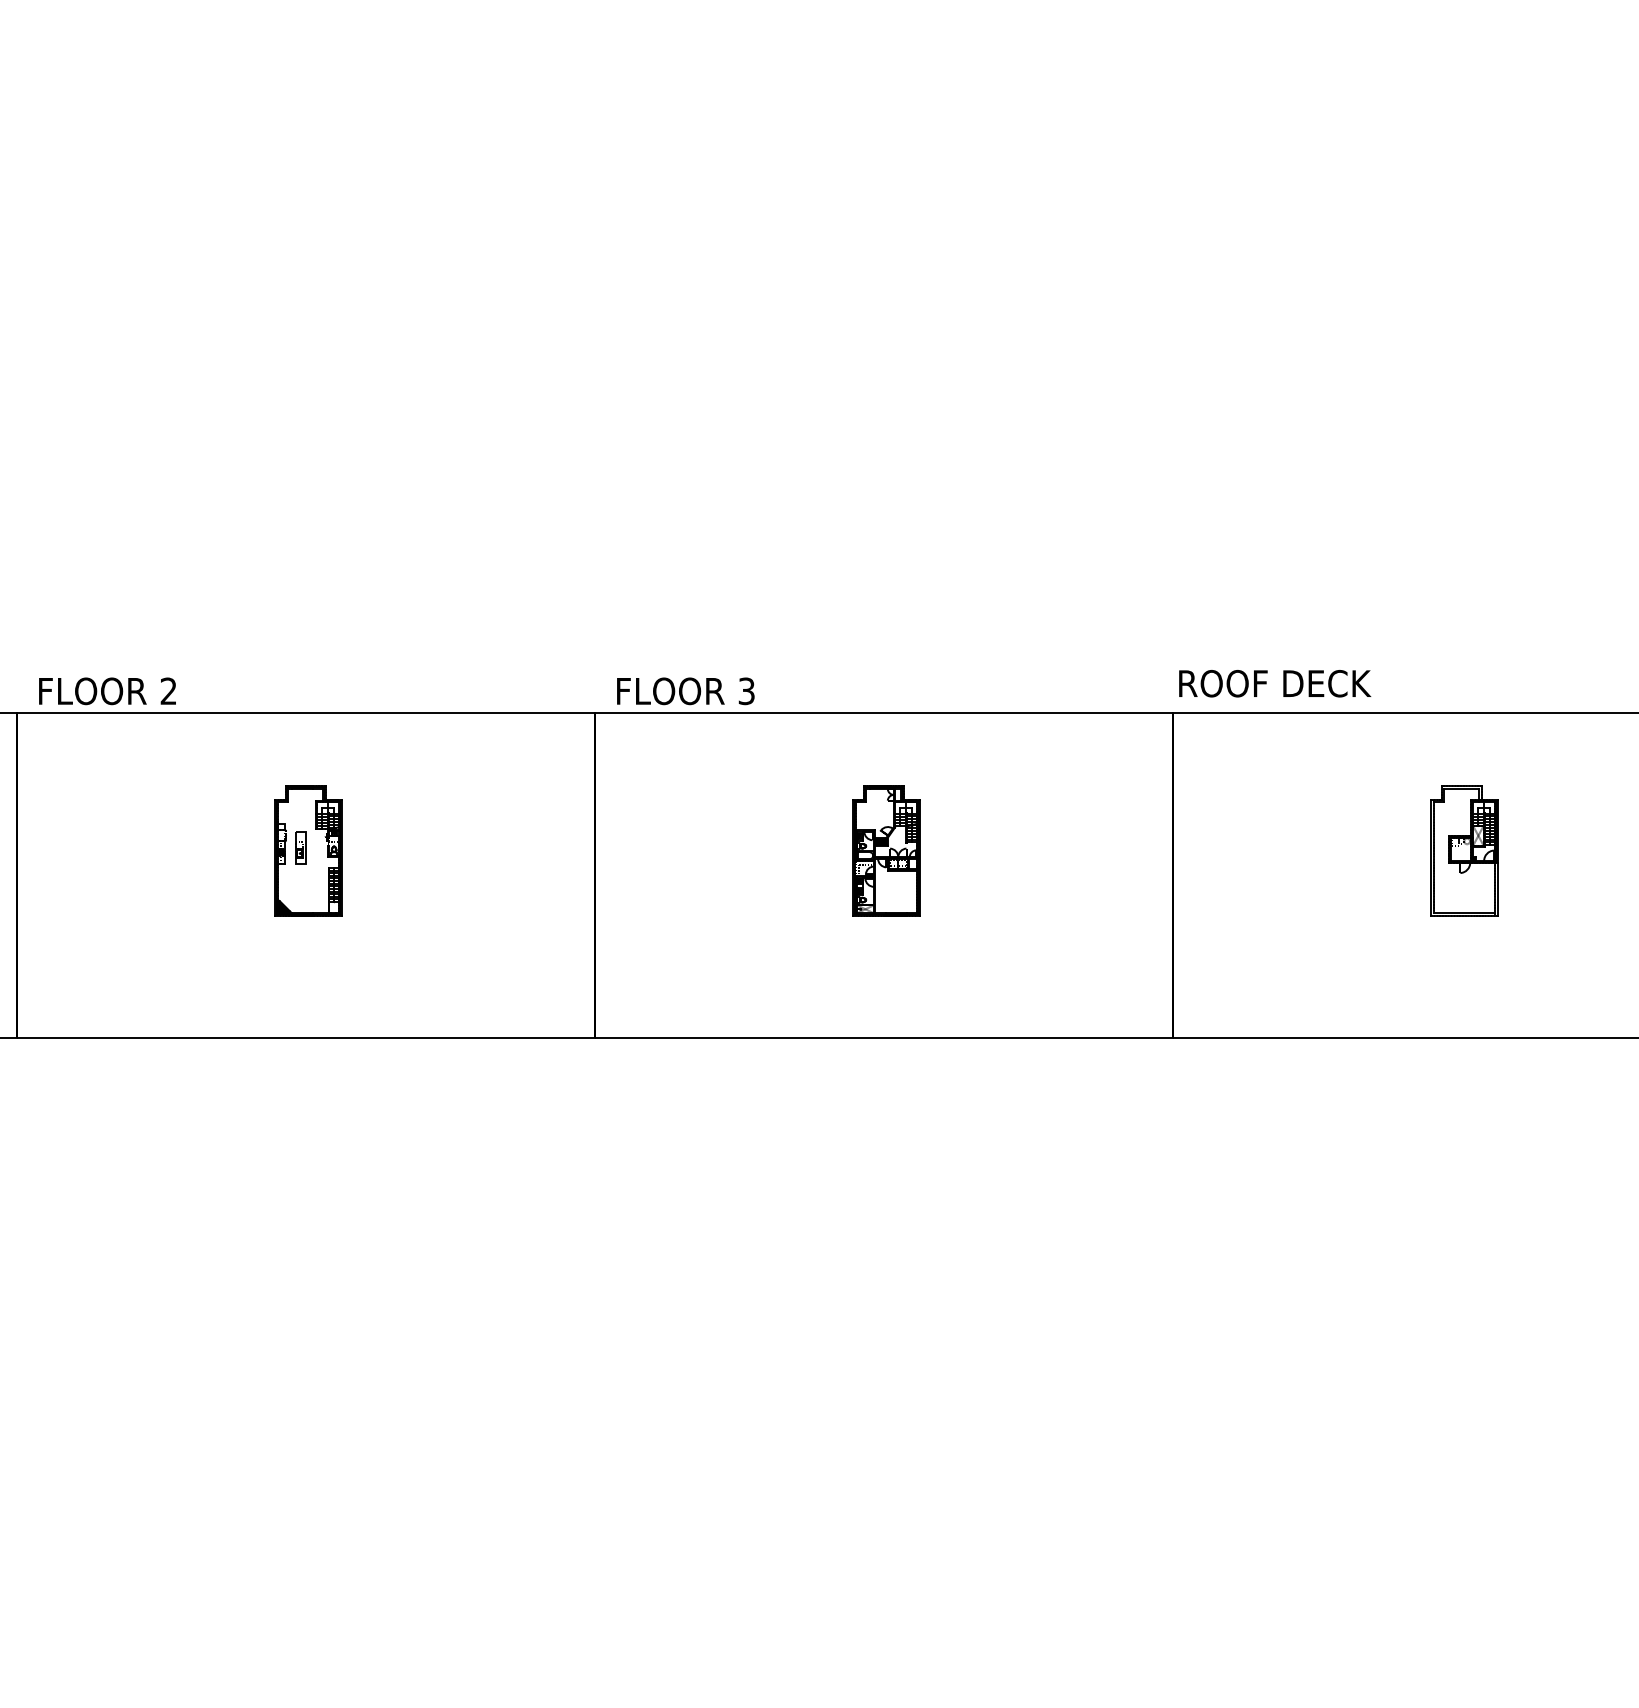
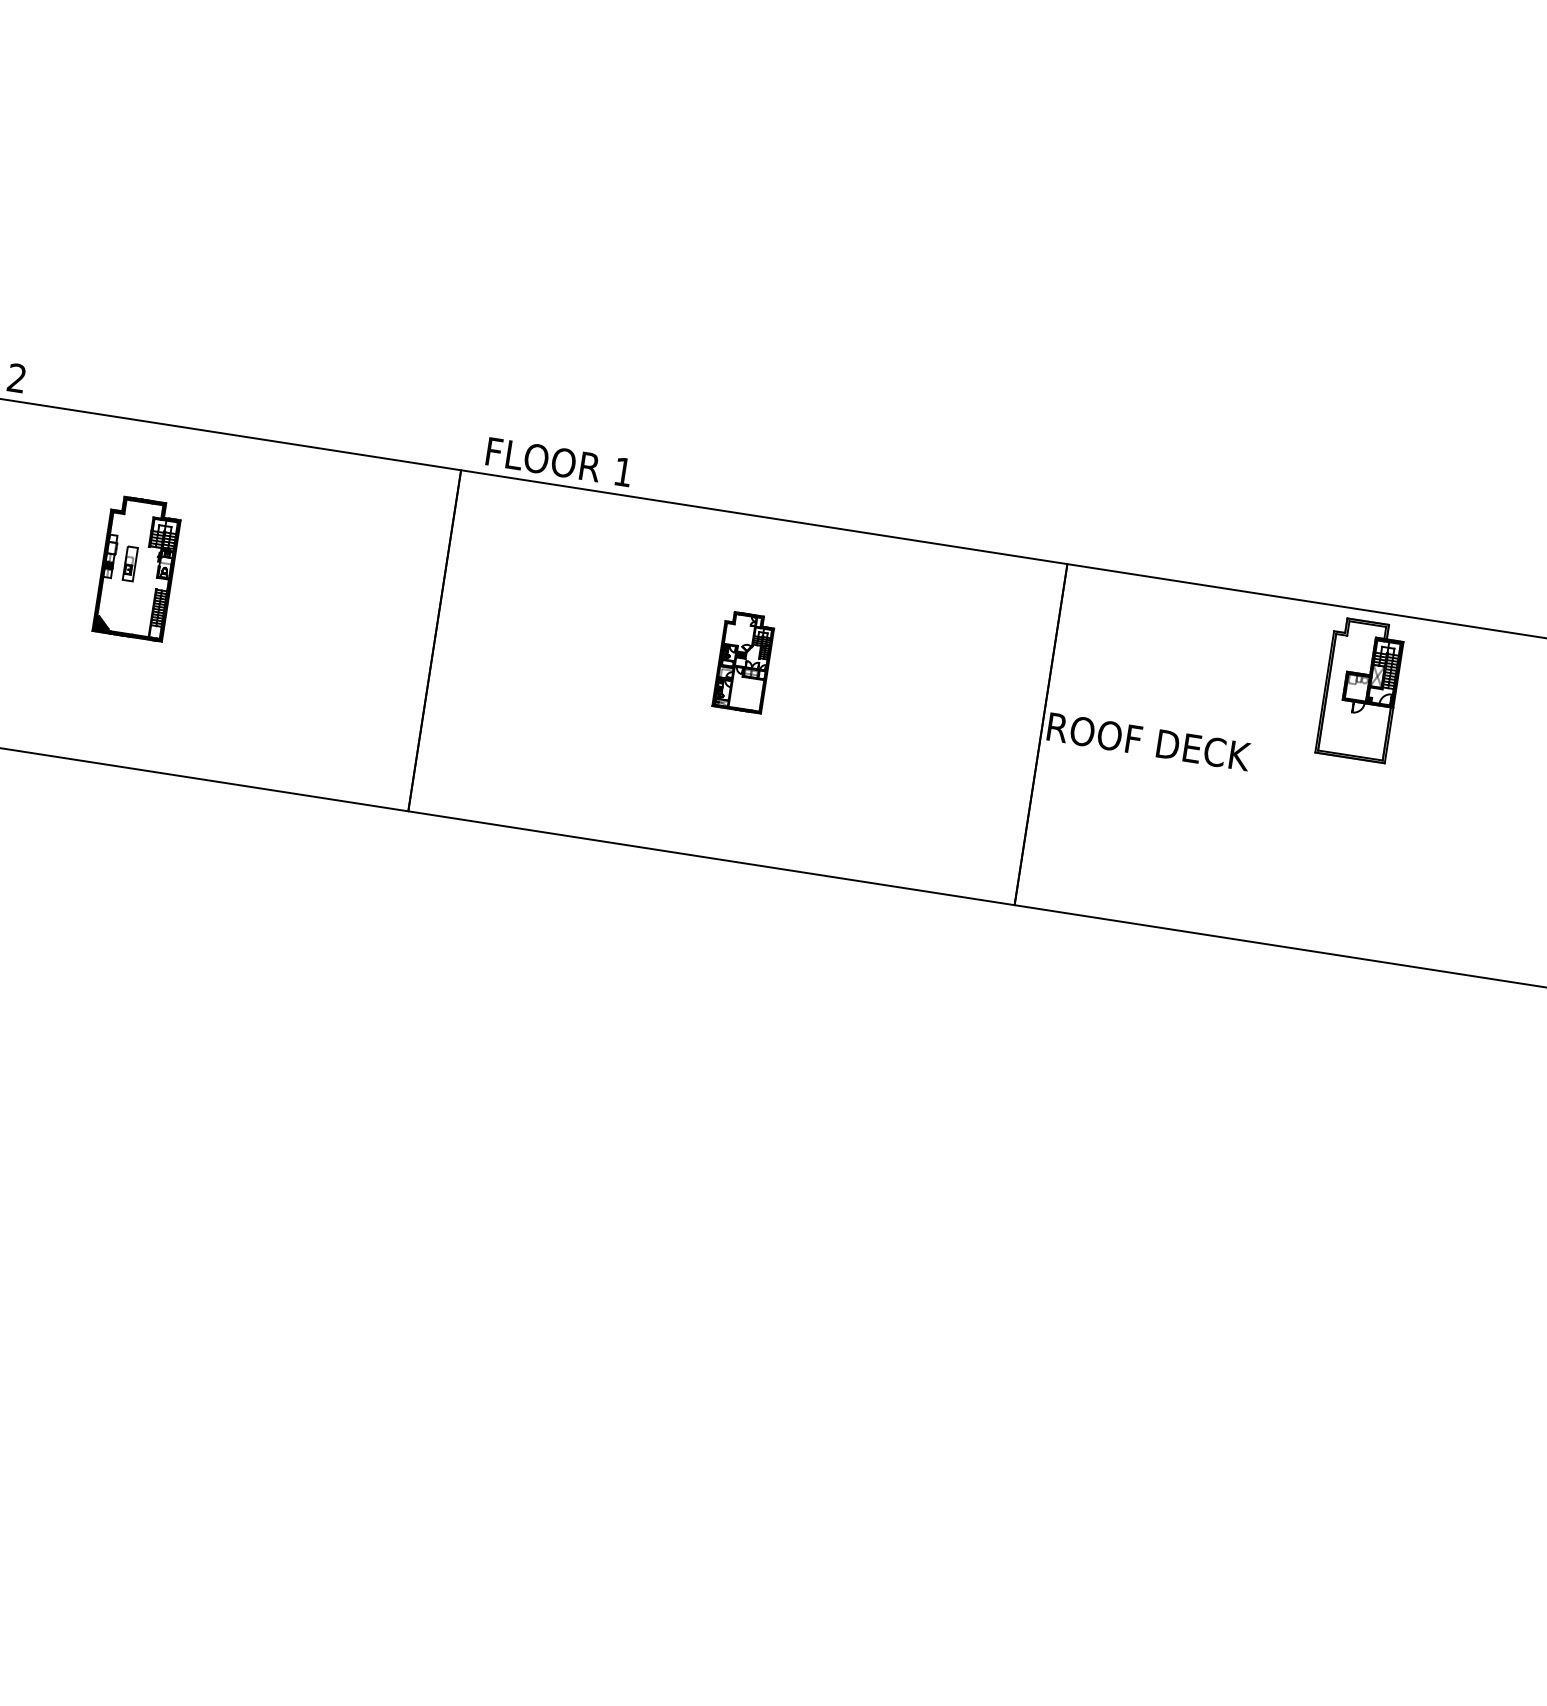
text: (1275, 683) -> (1149, 741), moved
text: (746, 691) -> (623, 472), 3 -> 1
part: (886, 850) -> (744, 661), size x0.7
part: (1464, 850) -> (1360, 689), moved

